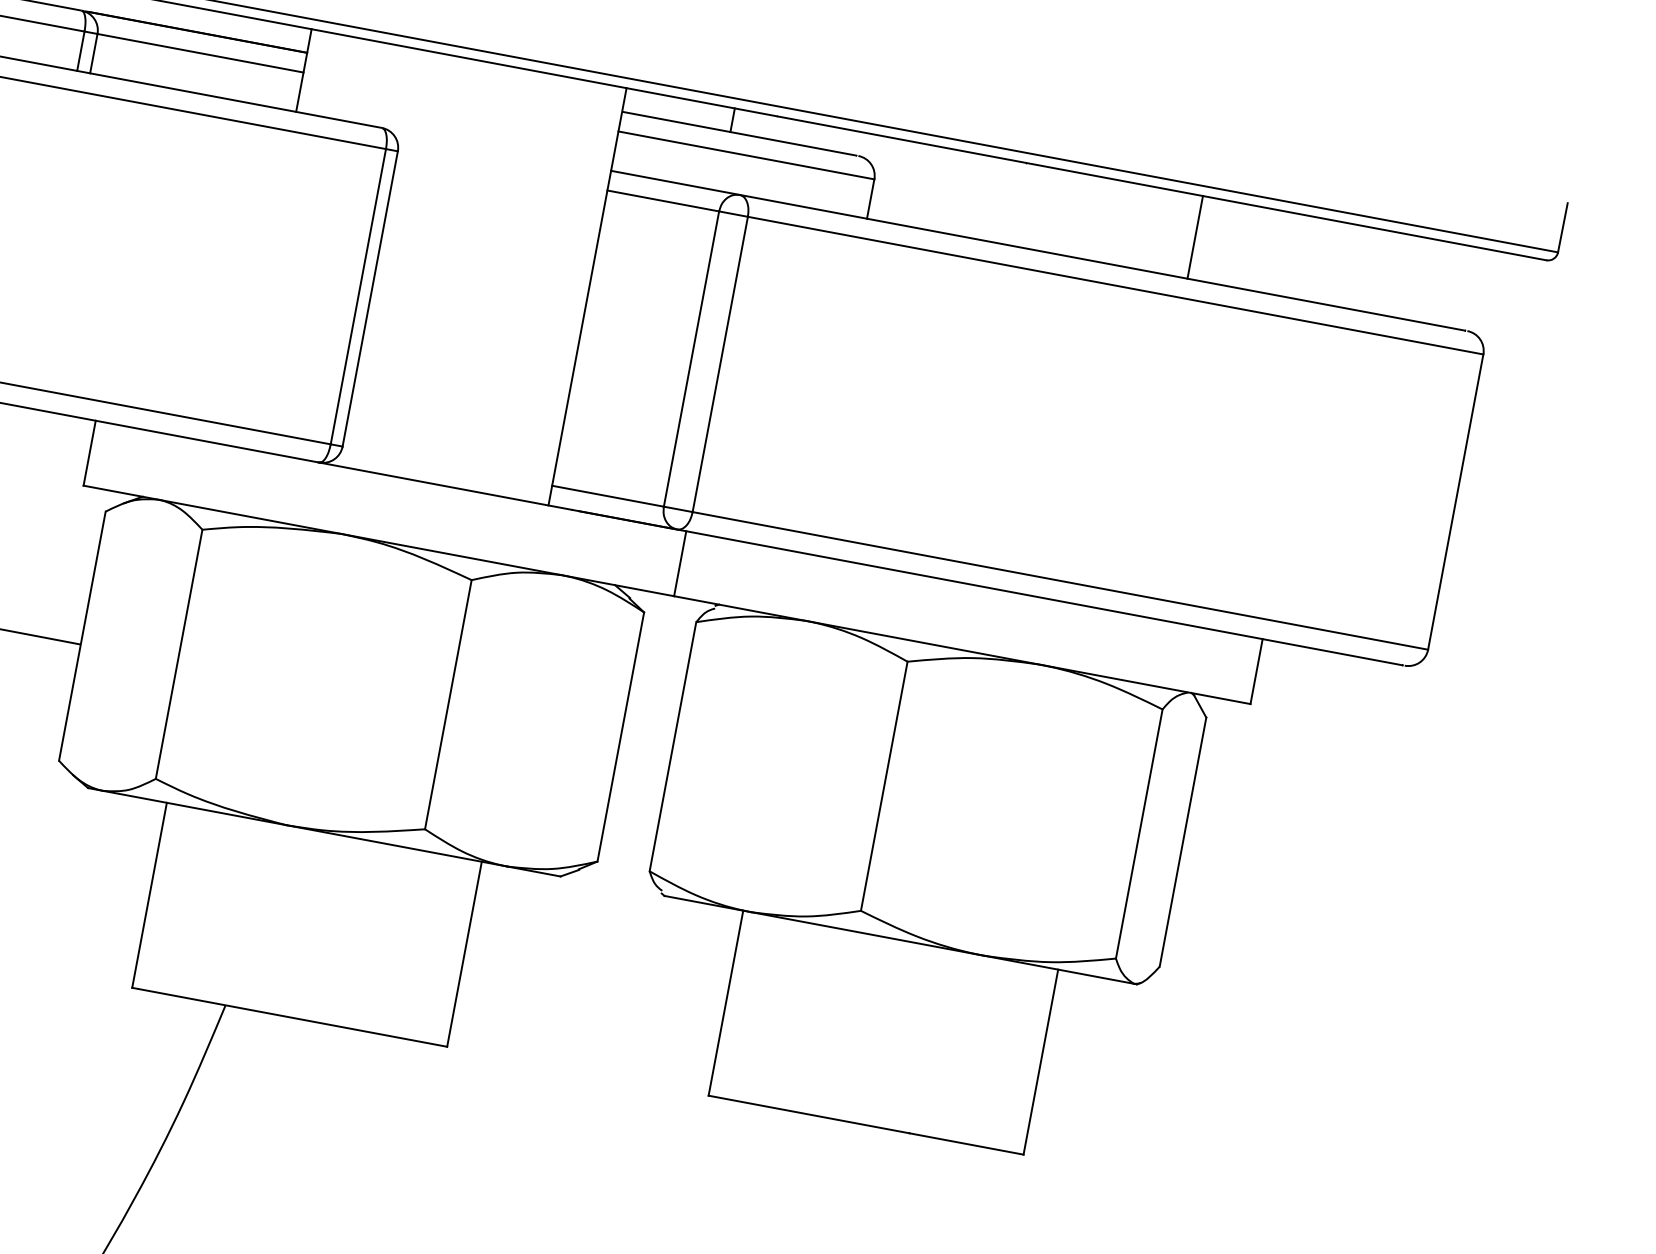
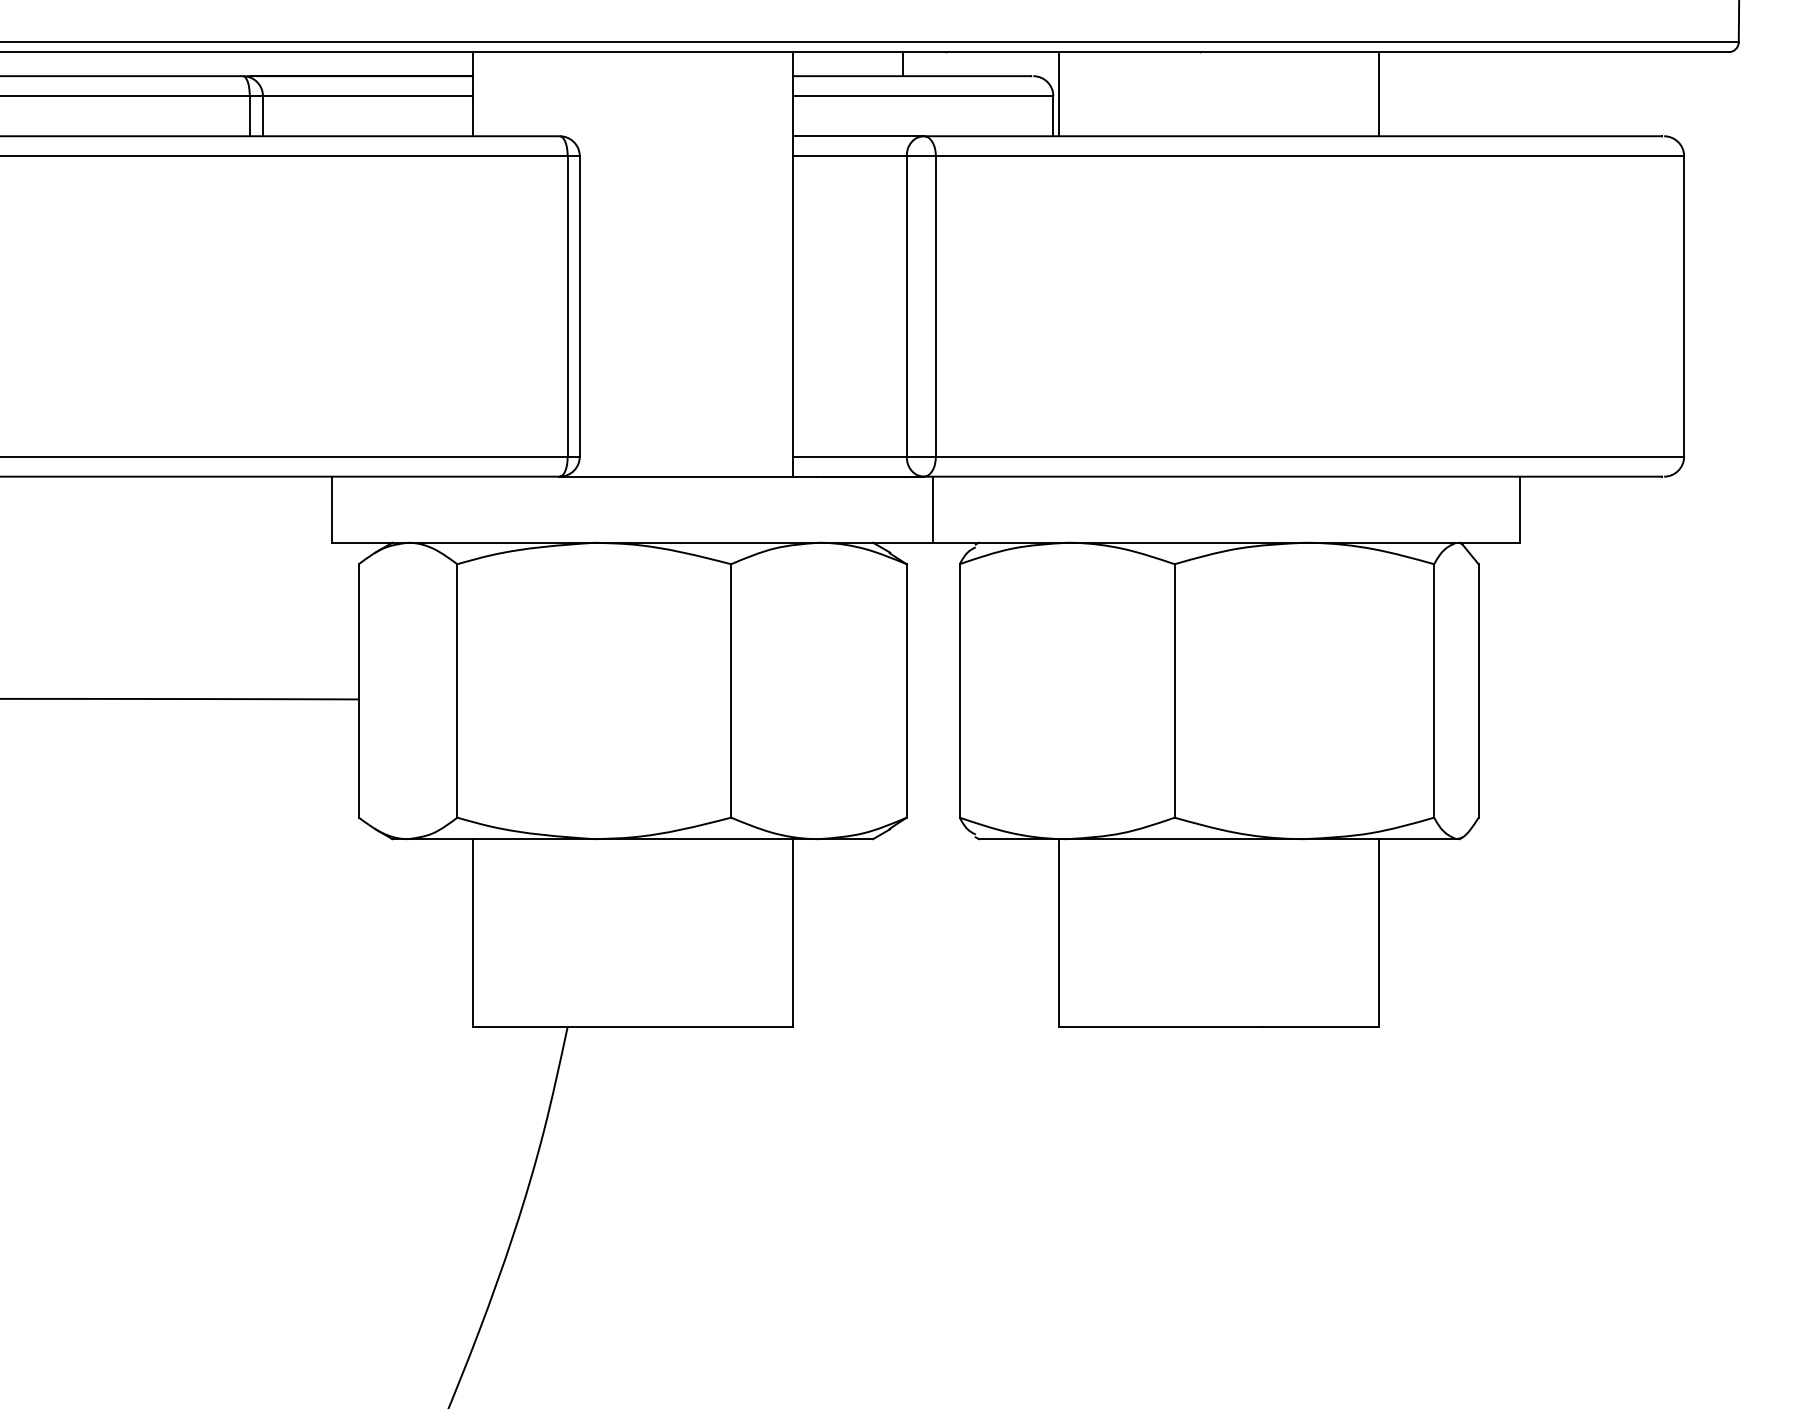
line: (879, 178) -> (1058, 94), added

